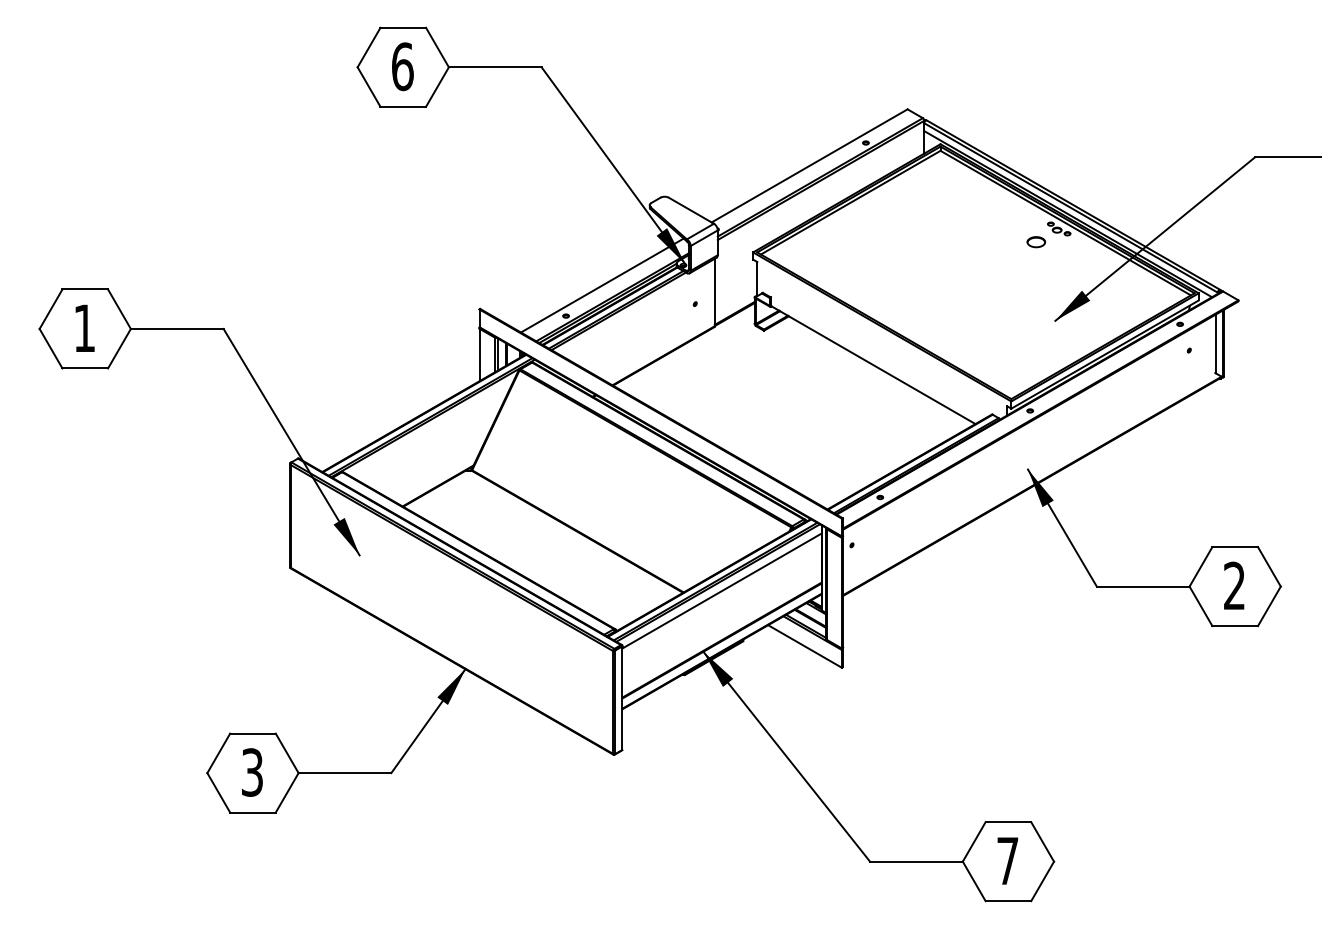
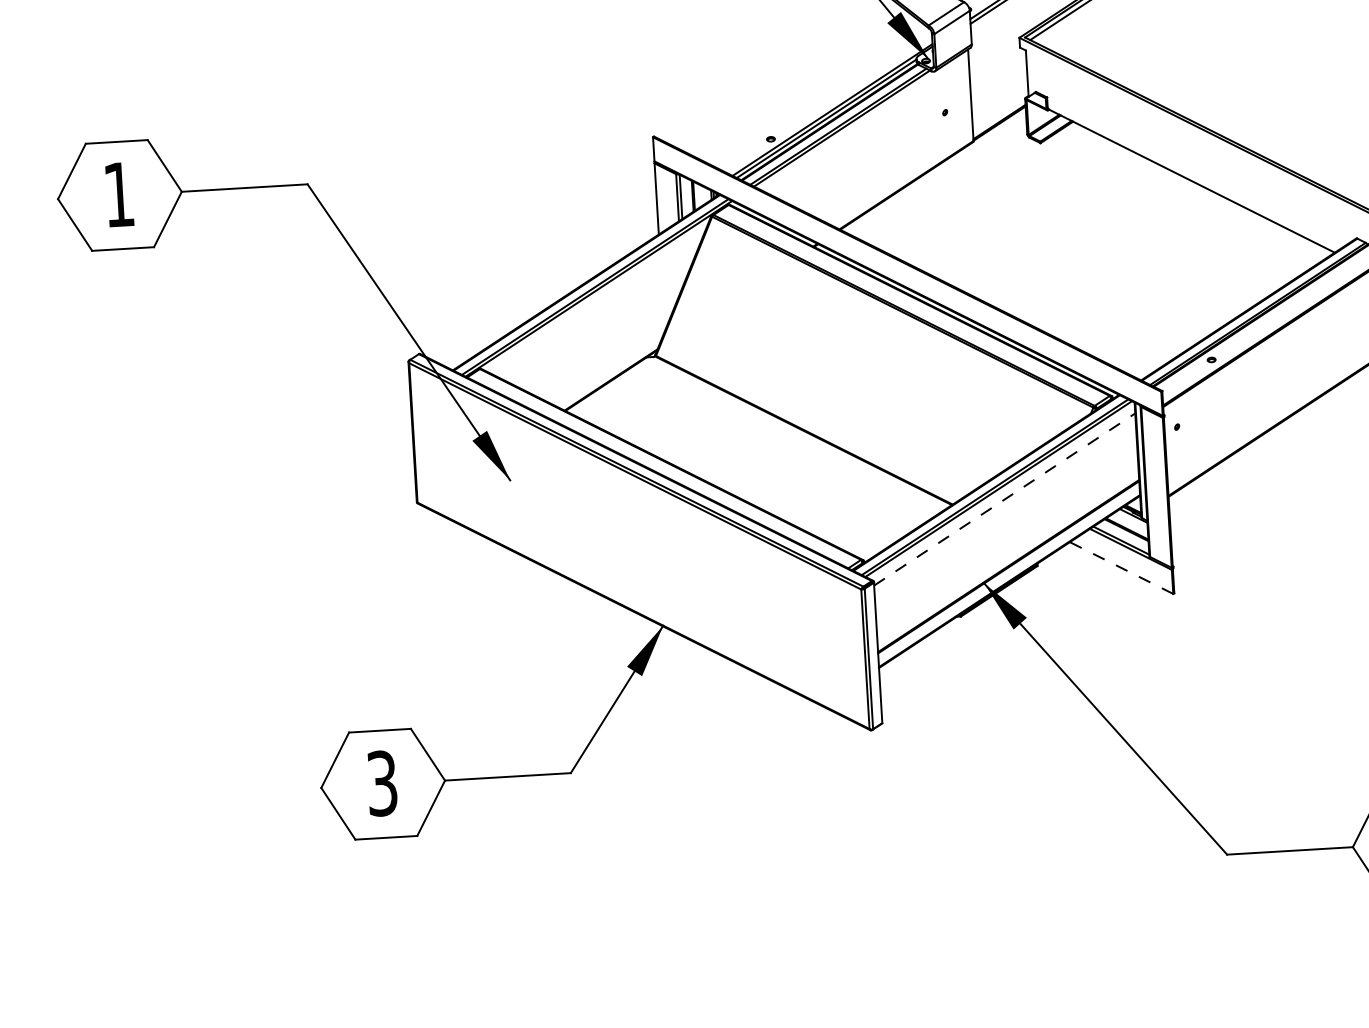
line: (602, 285) -> (817, 94), removed
line: (722, 590) -> (1005, 498), solid -> dashed
line: (805, 646) -> (1122, 568), solid -> dashed

